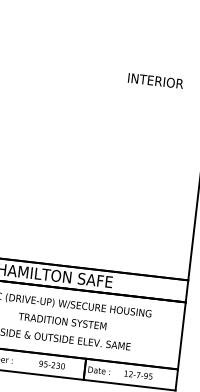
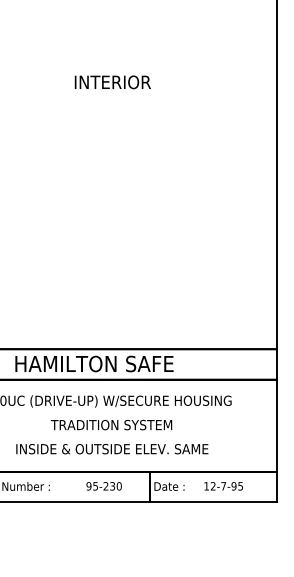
text: (155, 81) -> (112, 82), moved

